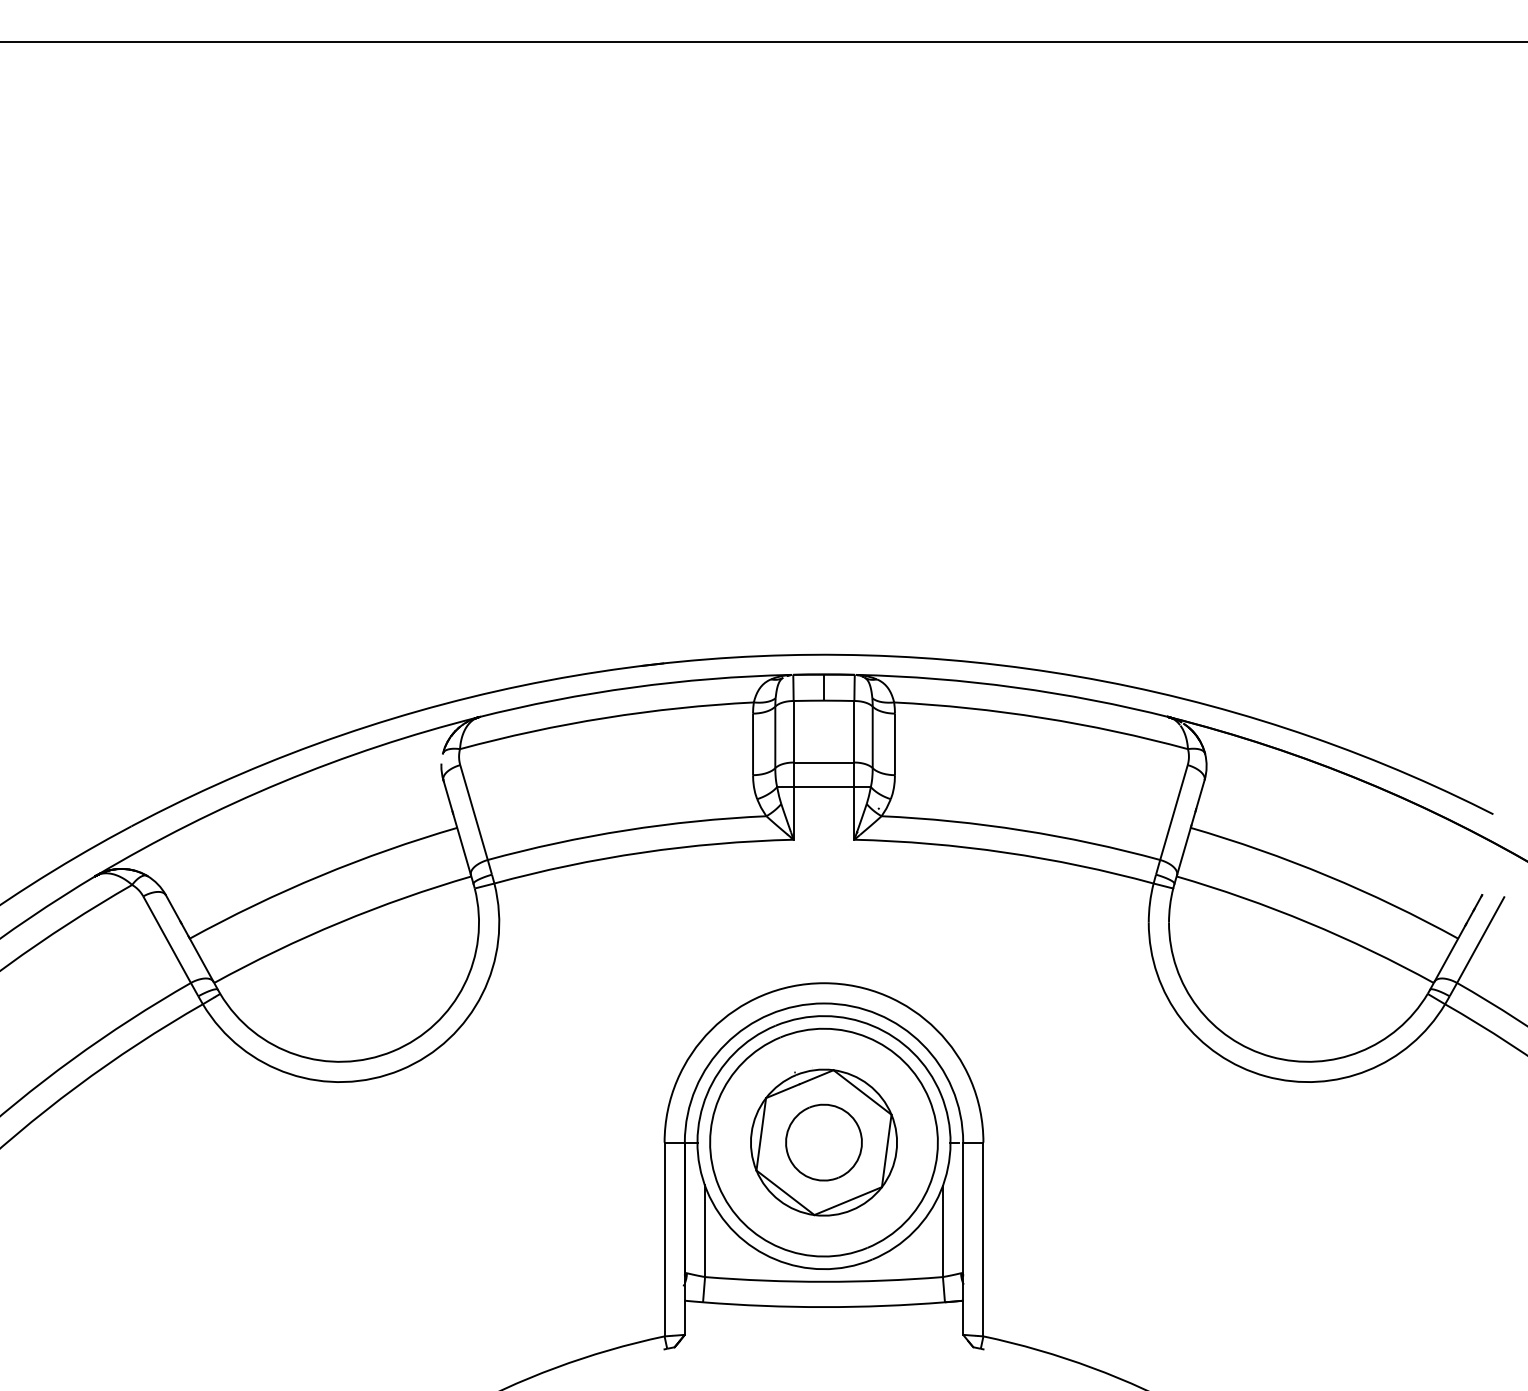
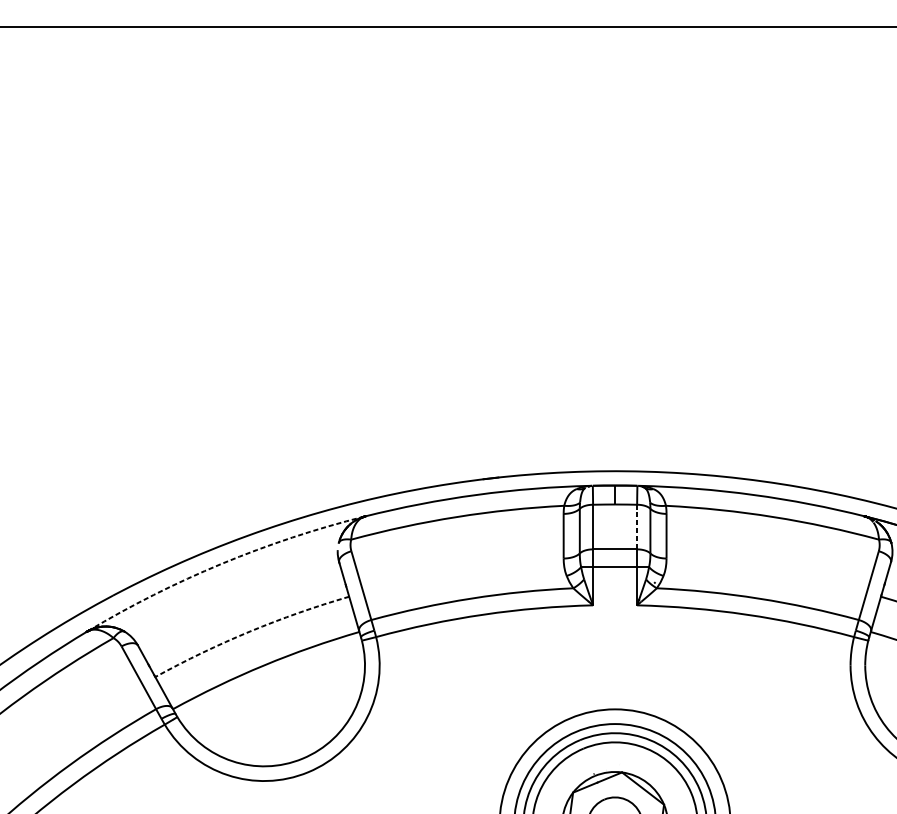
line: (854, 731) -> (637, 526), solid -> dashed
arc: (281, 782) -> (221, 563), solid -> dashed
arc: (320, 875) -> (250, 631), solid -> dashed

